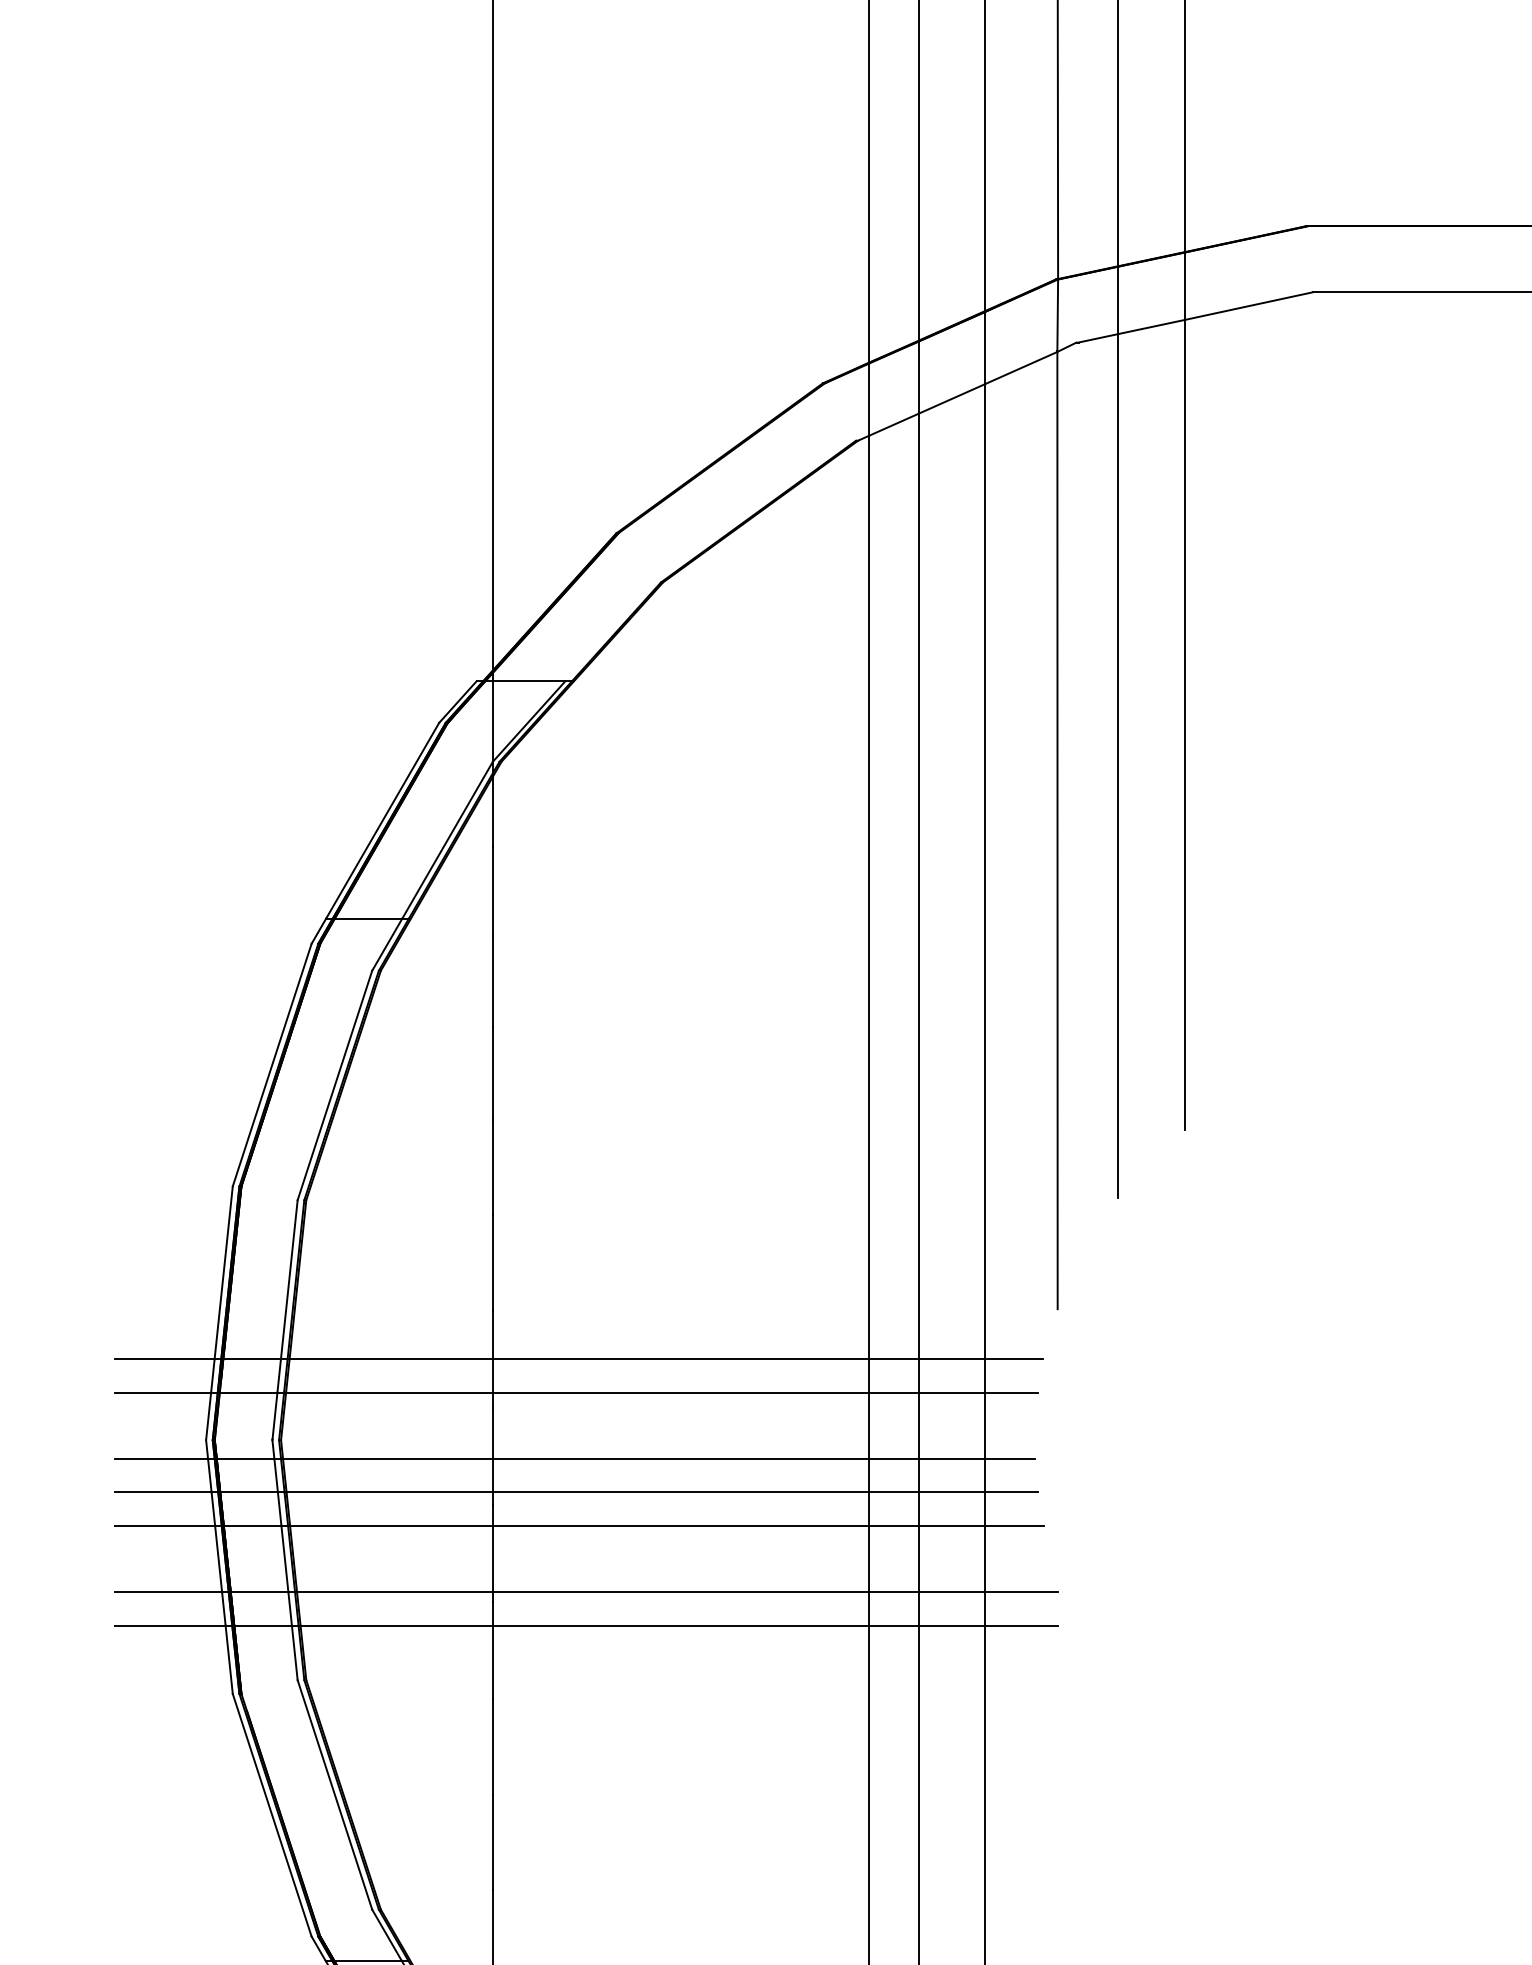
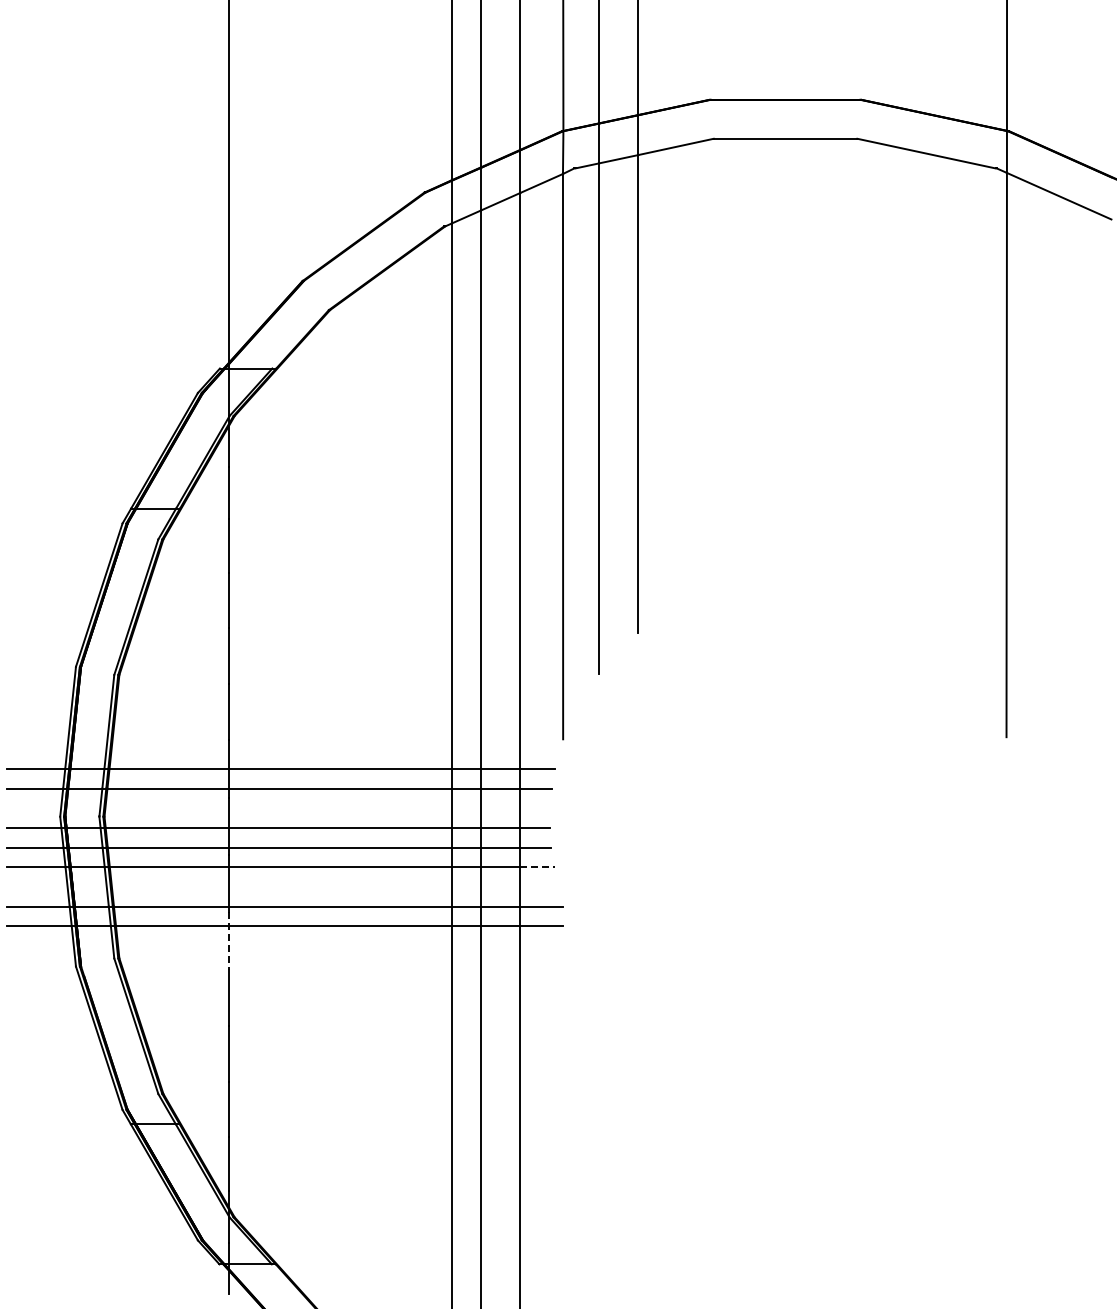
line: (1015, 1526) -> (538, 867), solid -> dashed
line: (492, 1649) -> (229, 940), solid -> dashed

